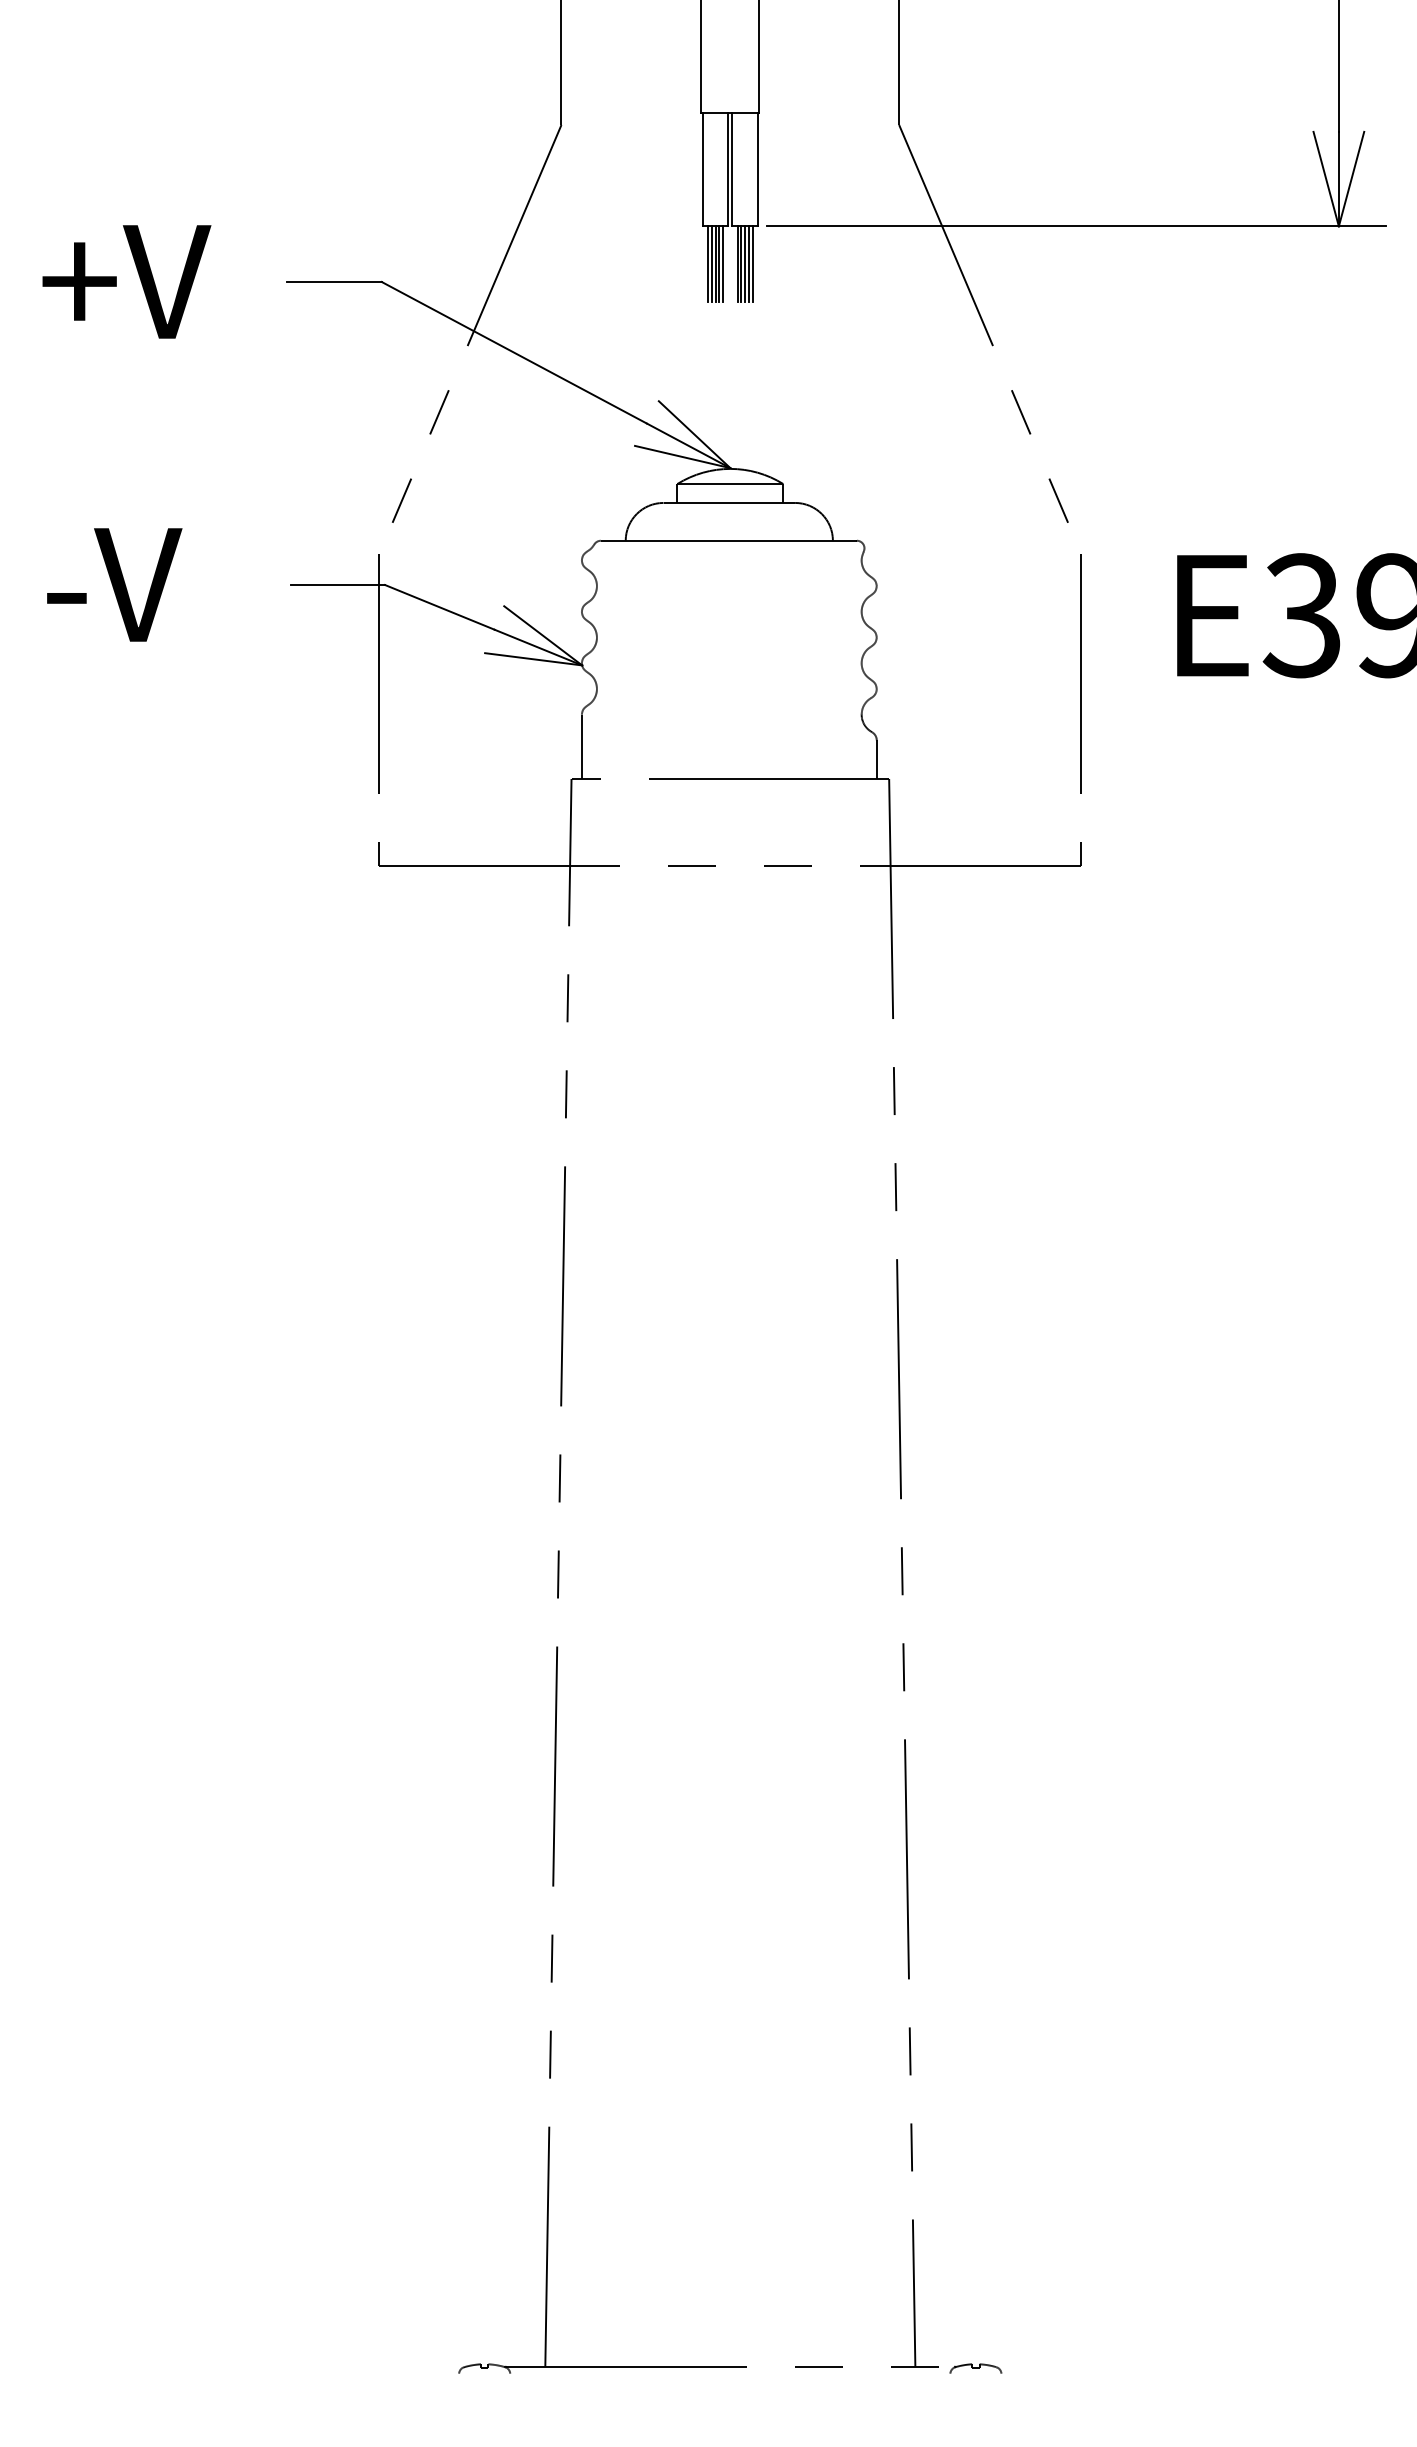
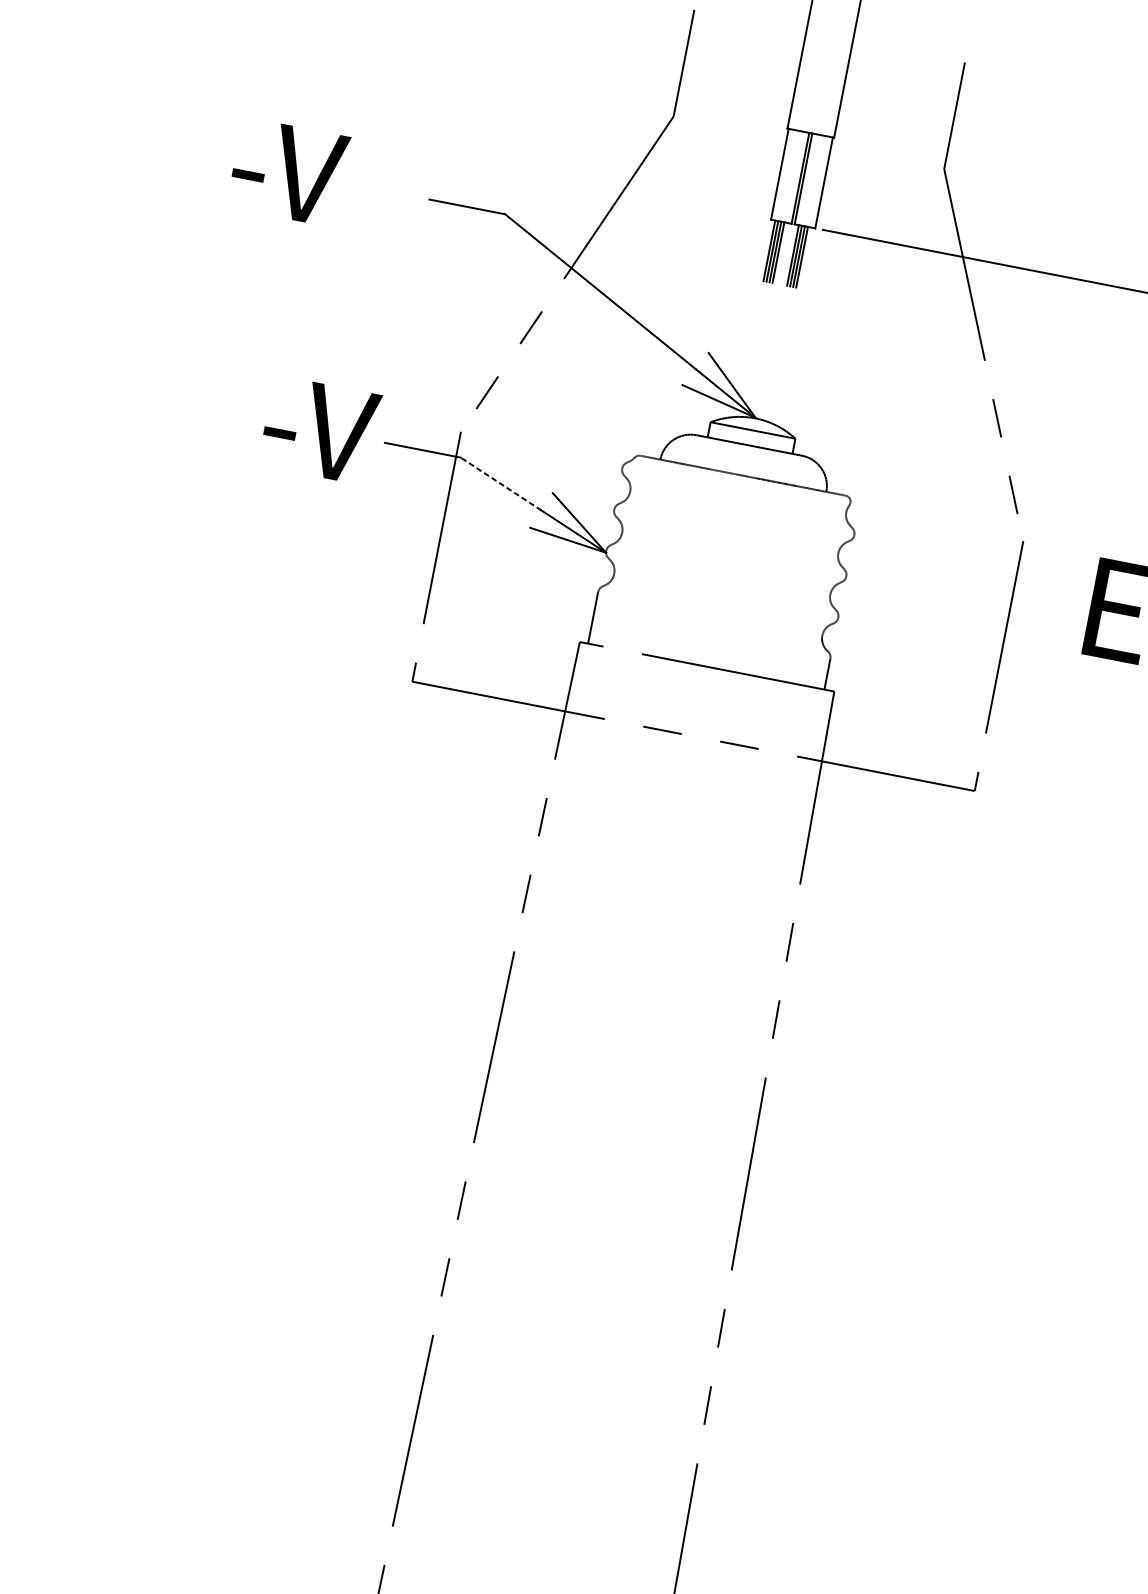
line: (723, 264) -> (781, 253), removed
line: (752, 264) -> (804, 258), removed
text: (126, 281) -> (300, 174), +V -> -V
text: (114, 584) -> (320, 429), moved
line: (439, 607) -> (500, 484), solid -> dashed

